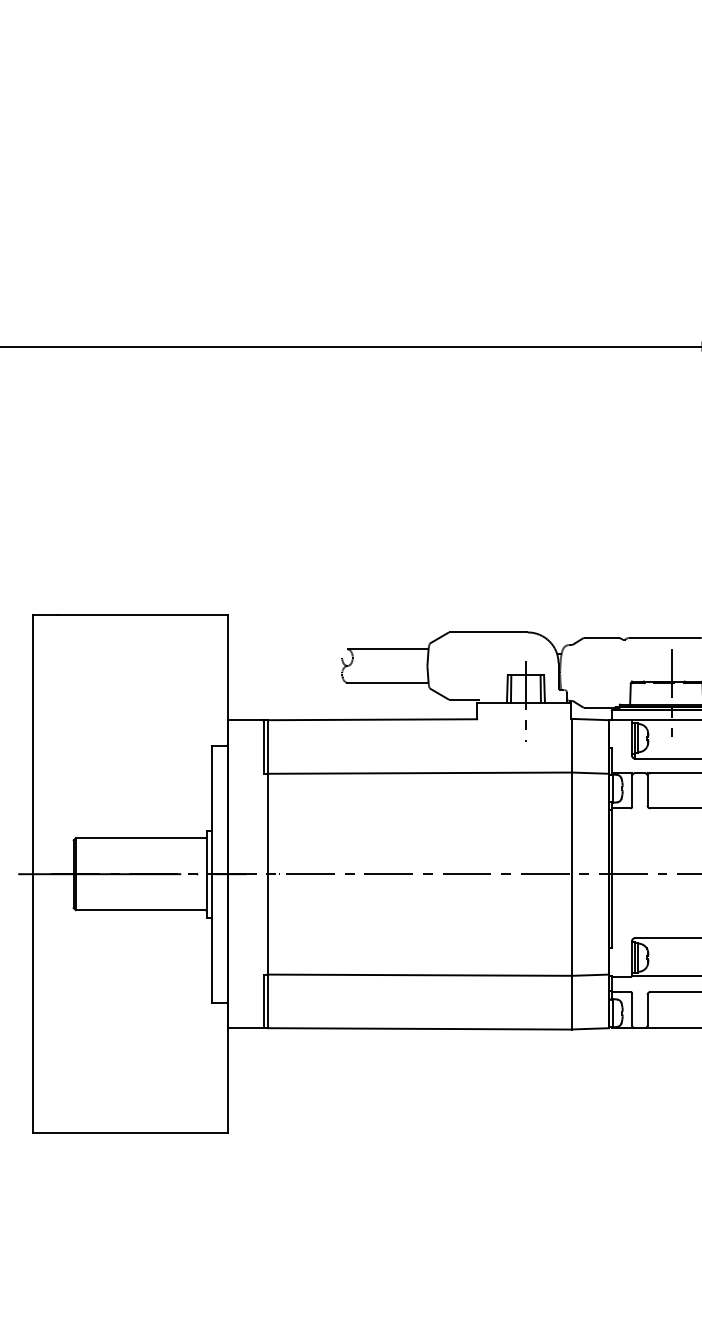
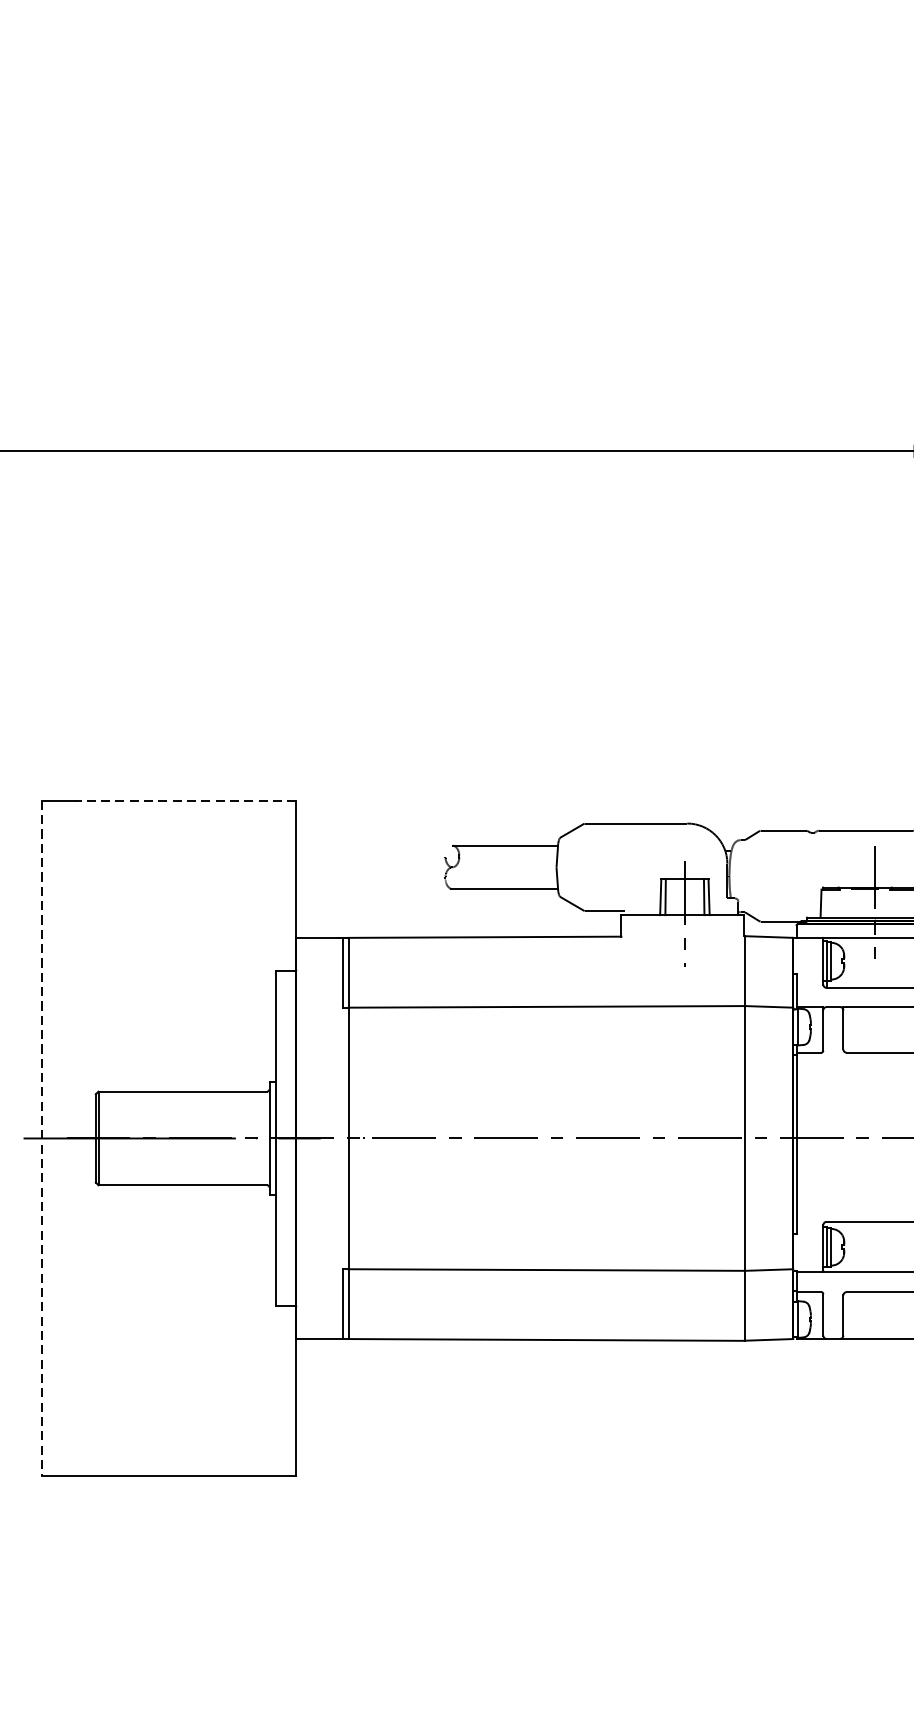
line: (143, 614) -> (186, 800), solid -> dashed
line: (32, 874) -> (42, 1138), solid -> dashed

